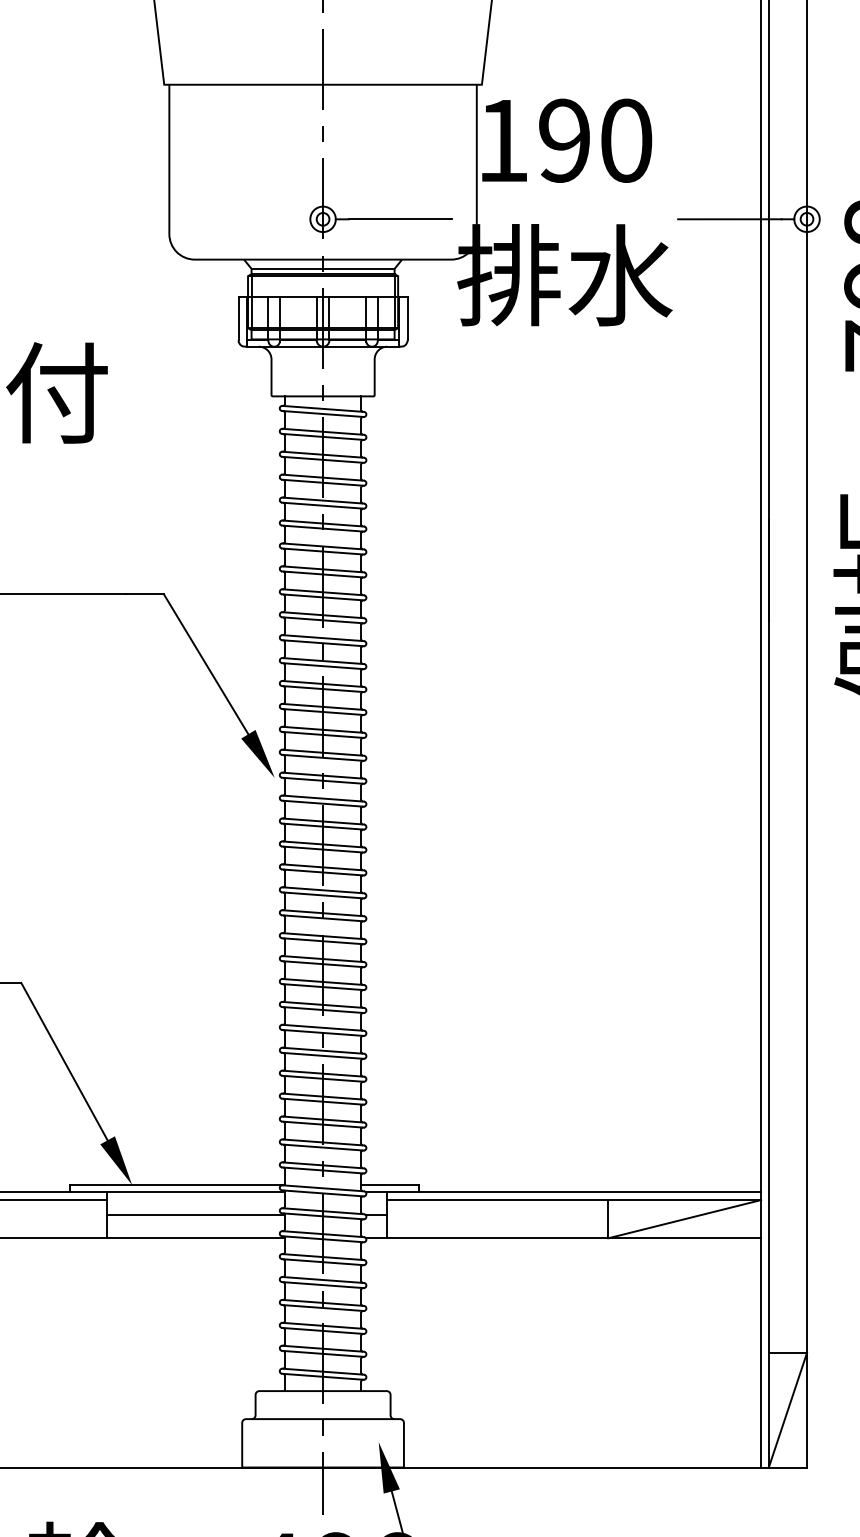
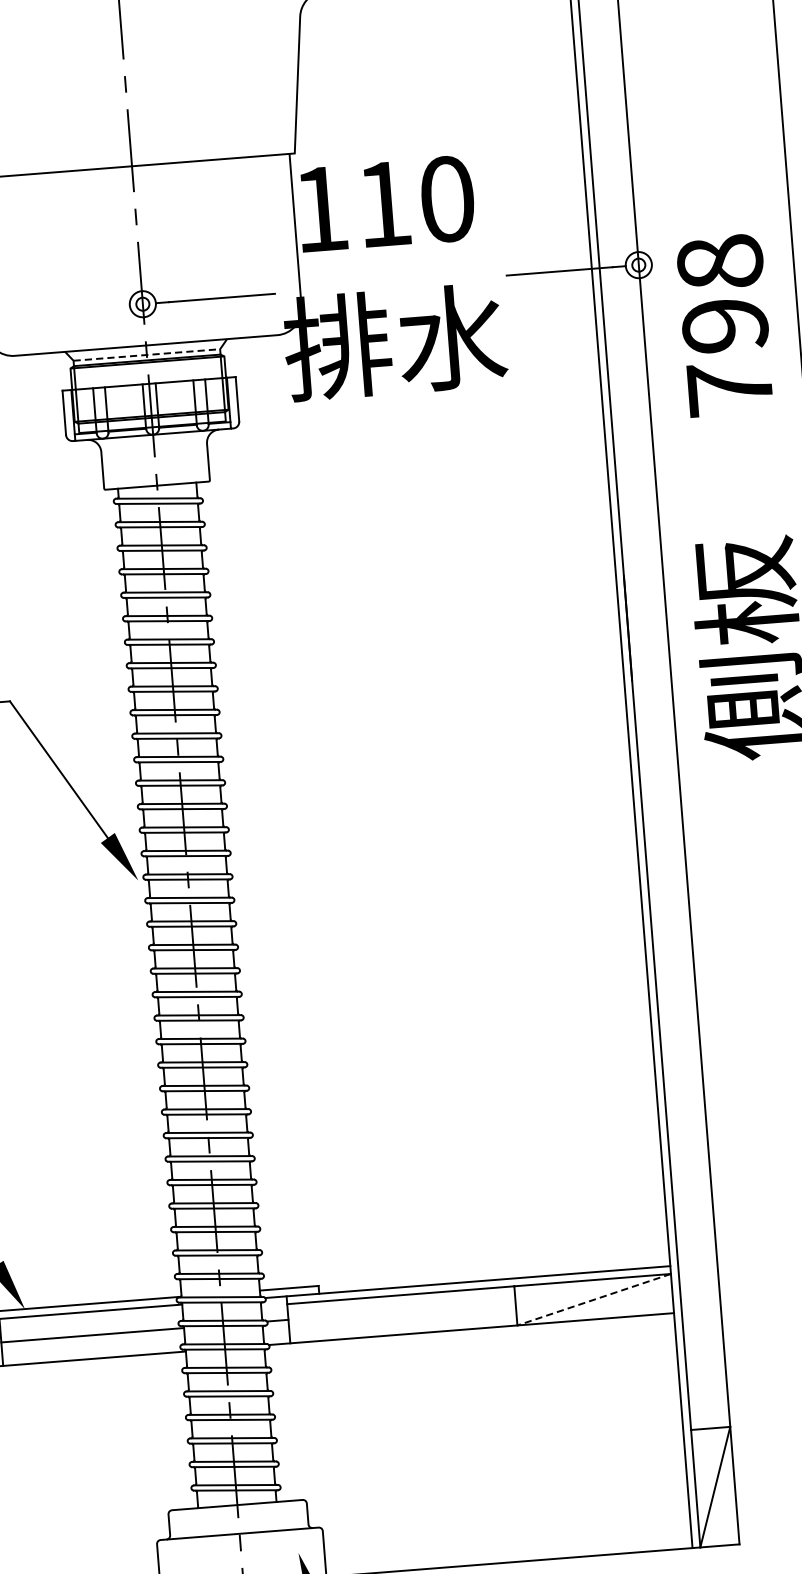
text: (564, 140) -> (383, 203), 190 -> 110
line: (323, 268) -> (147, 354), solid -> dashed
line: (684, 1219) -> (593, 1300), solid -> dashed

